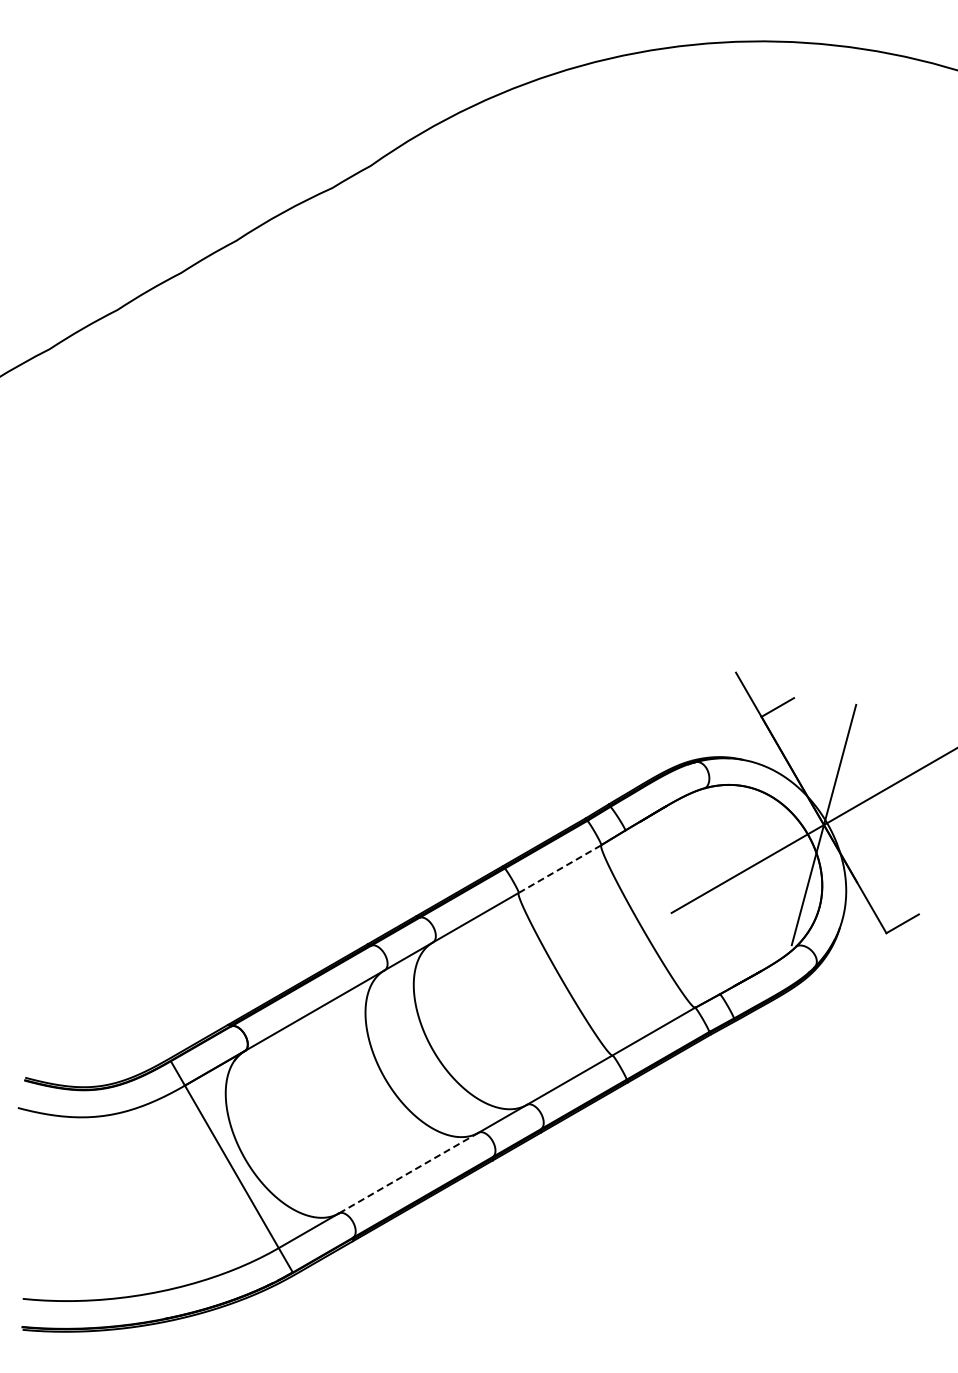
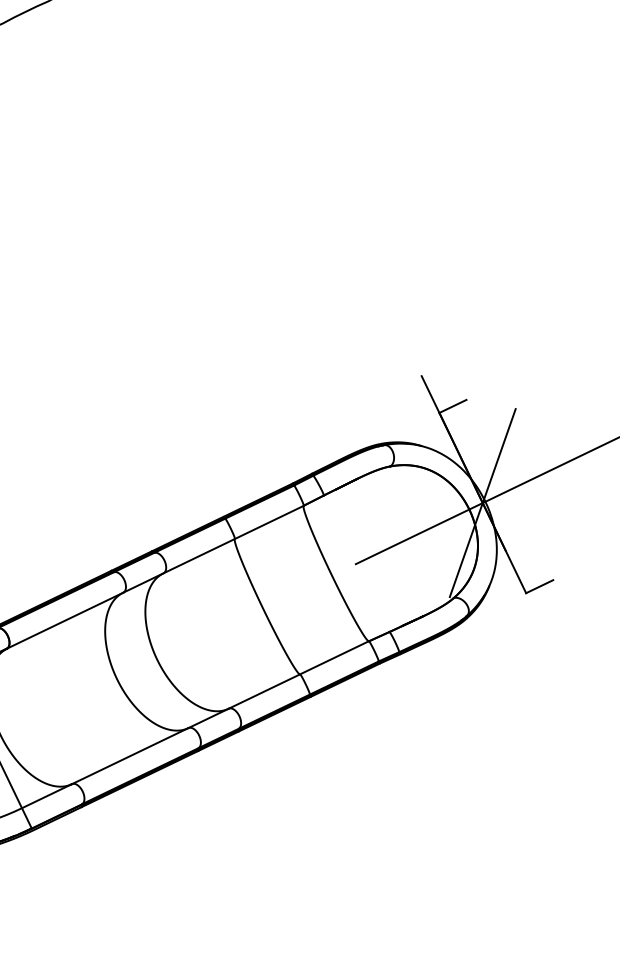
line: (560, 869) -> (269, 522), dashed -> solid
line: (408, 1173) -> (130, 756), dashed -> solid

